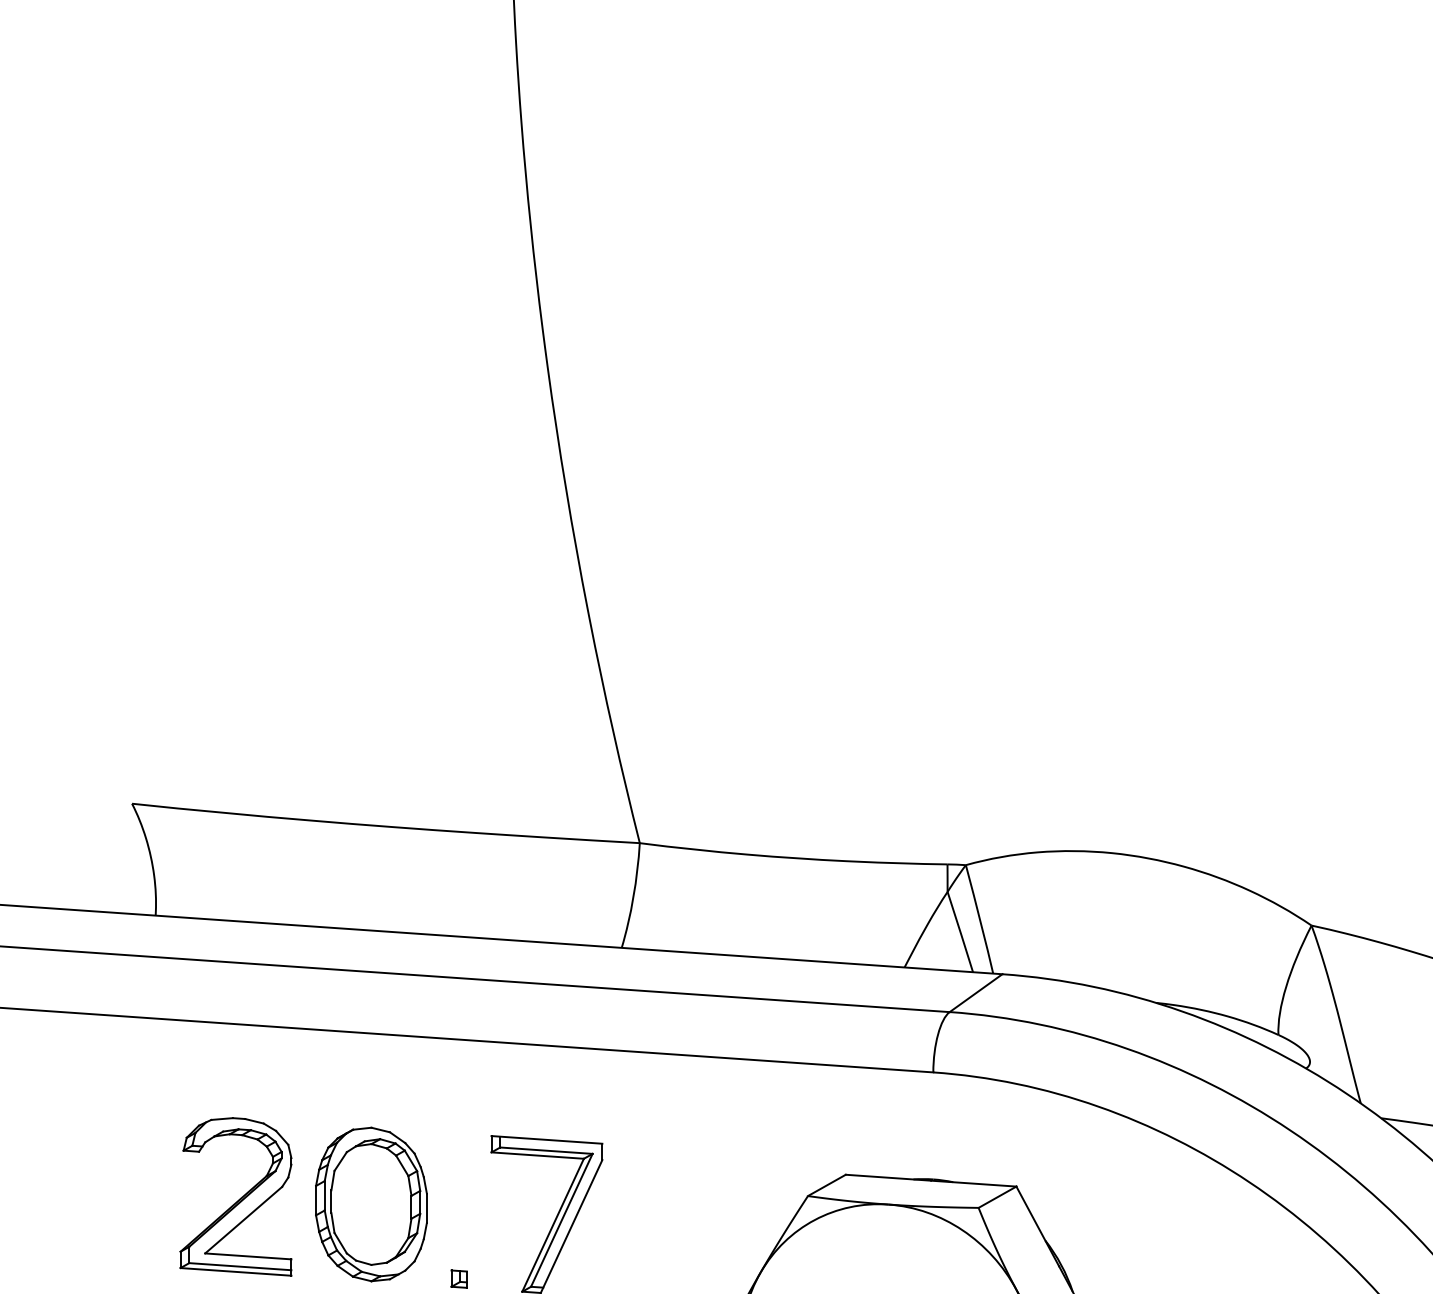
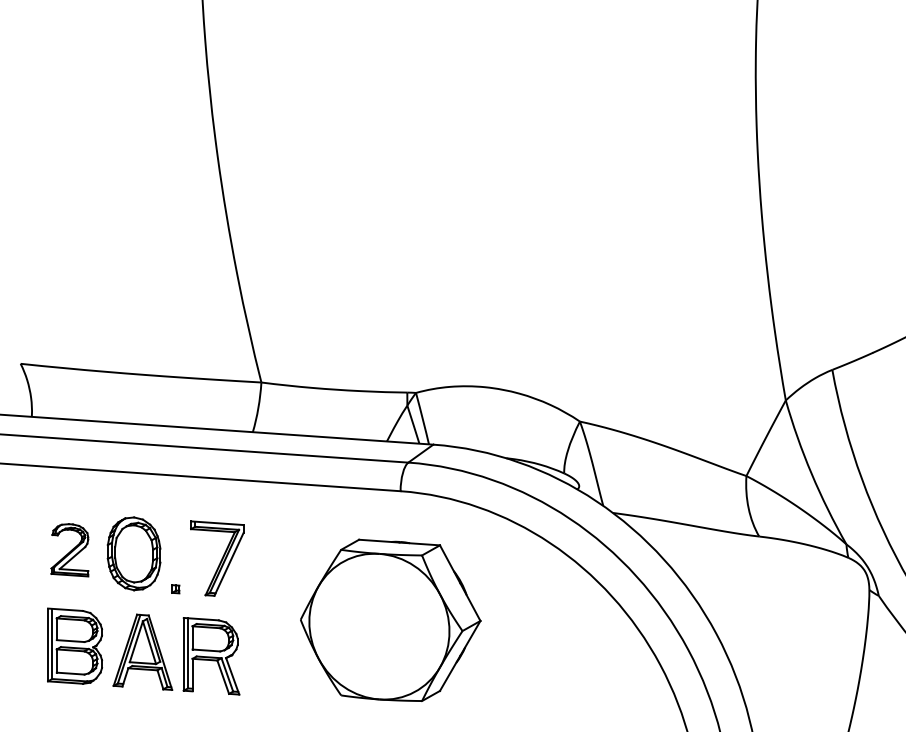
part: (235, 1197) -> (69, 550), size x0.7

